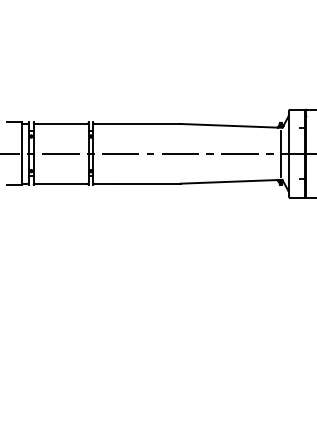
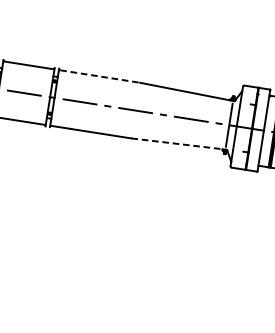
line: (137, 123) -> (100, 76), solid -> dashed
line: (231, 181) -> (179, 143), solid -> dashed

